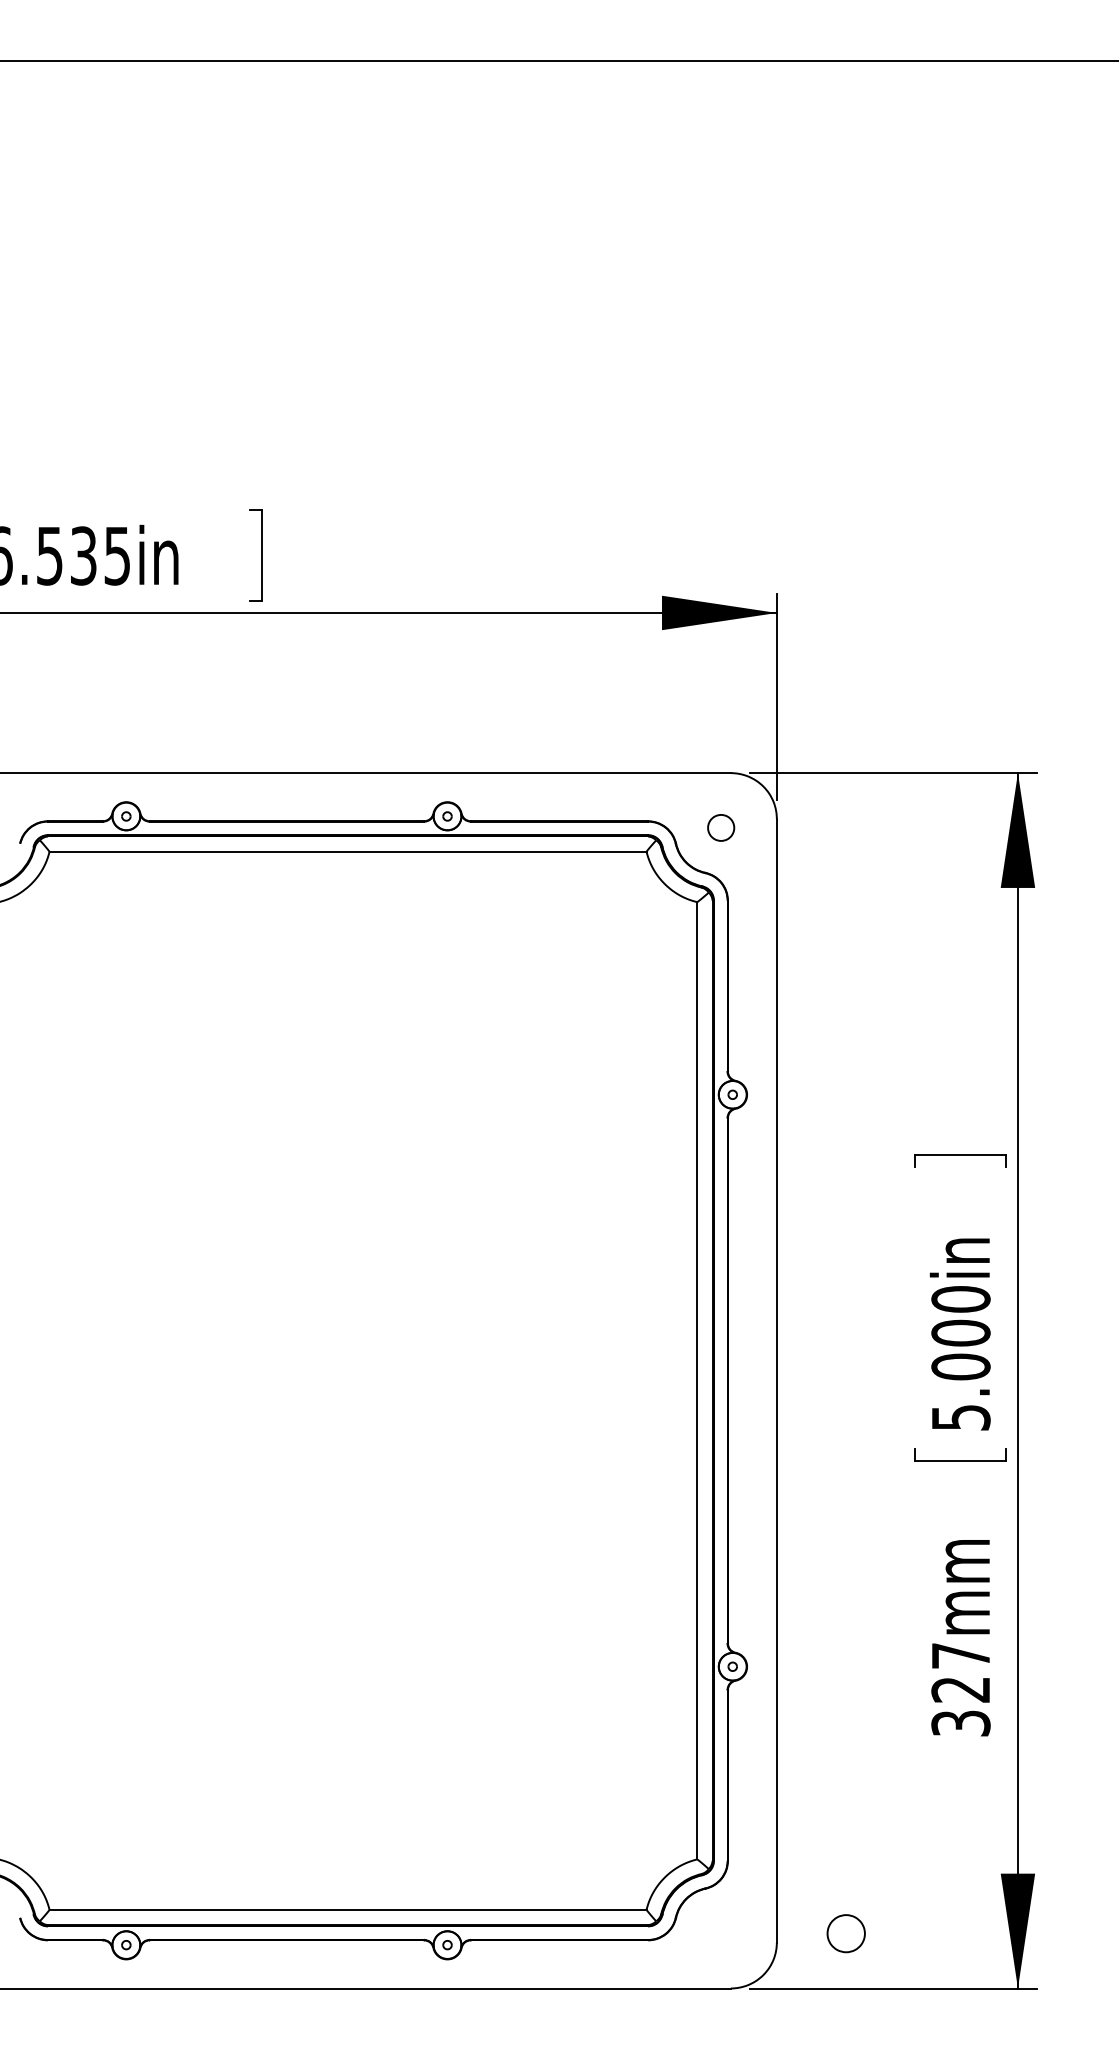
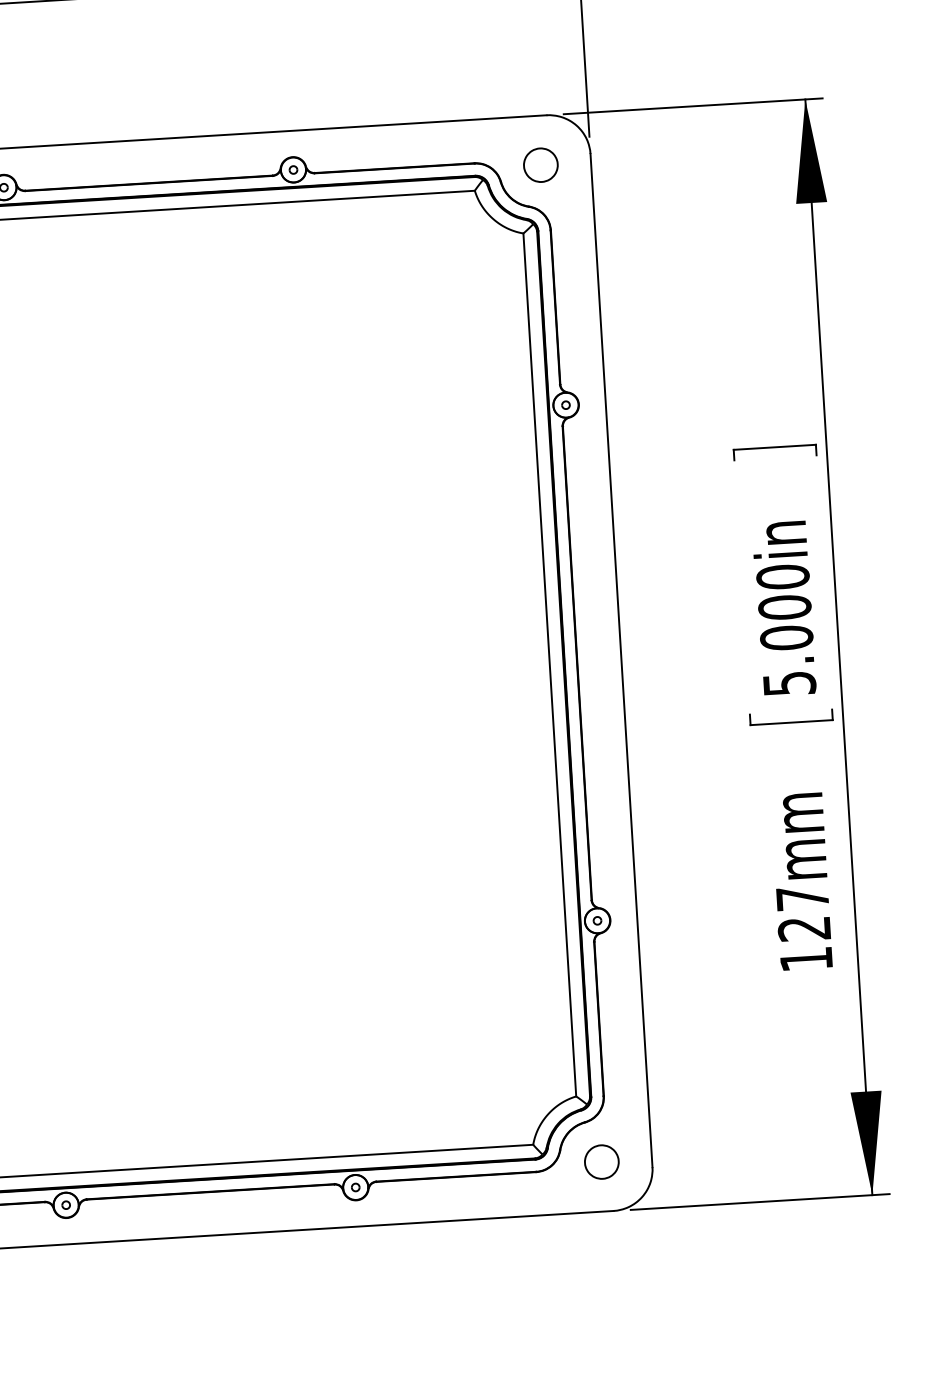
part: (720, 827) -> (540, 164), size x1.43
text: (960, 1723) -> (805, 959), 327mm -> 127mm
part: (845, 1933) -> (601, 1161), moved

